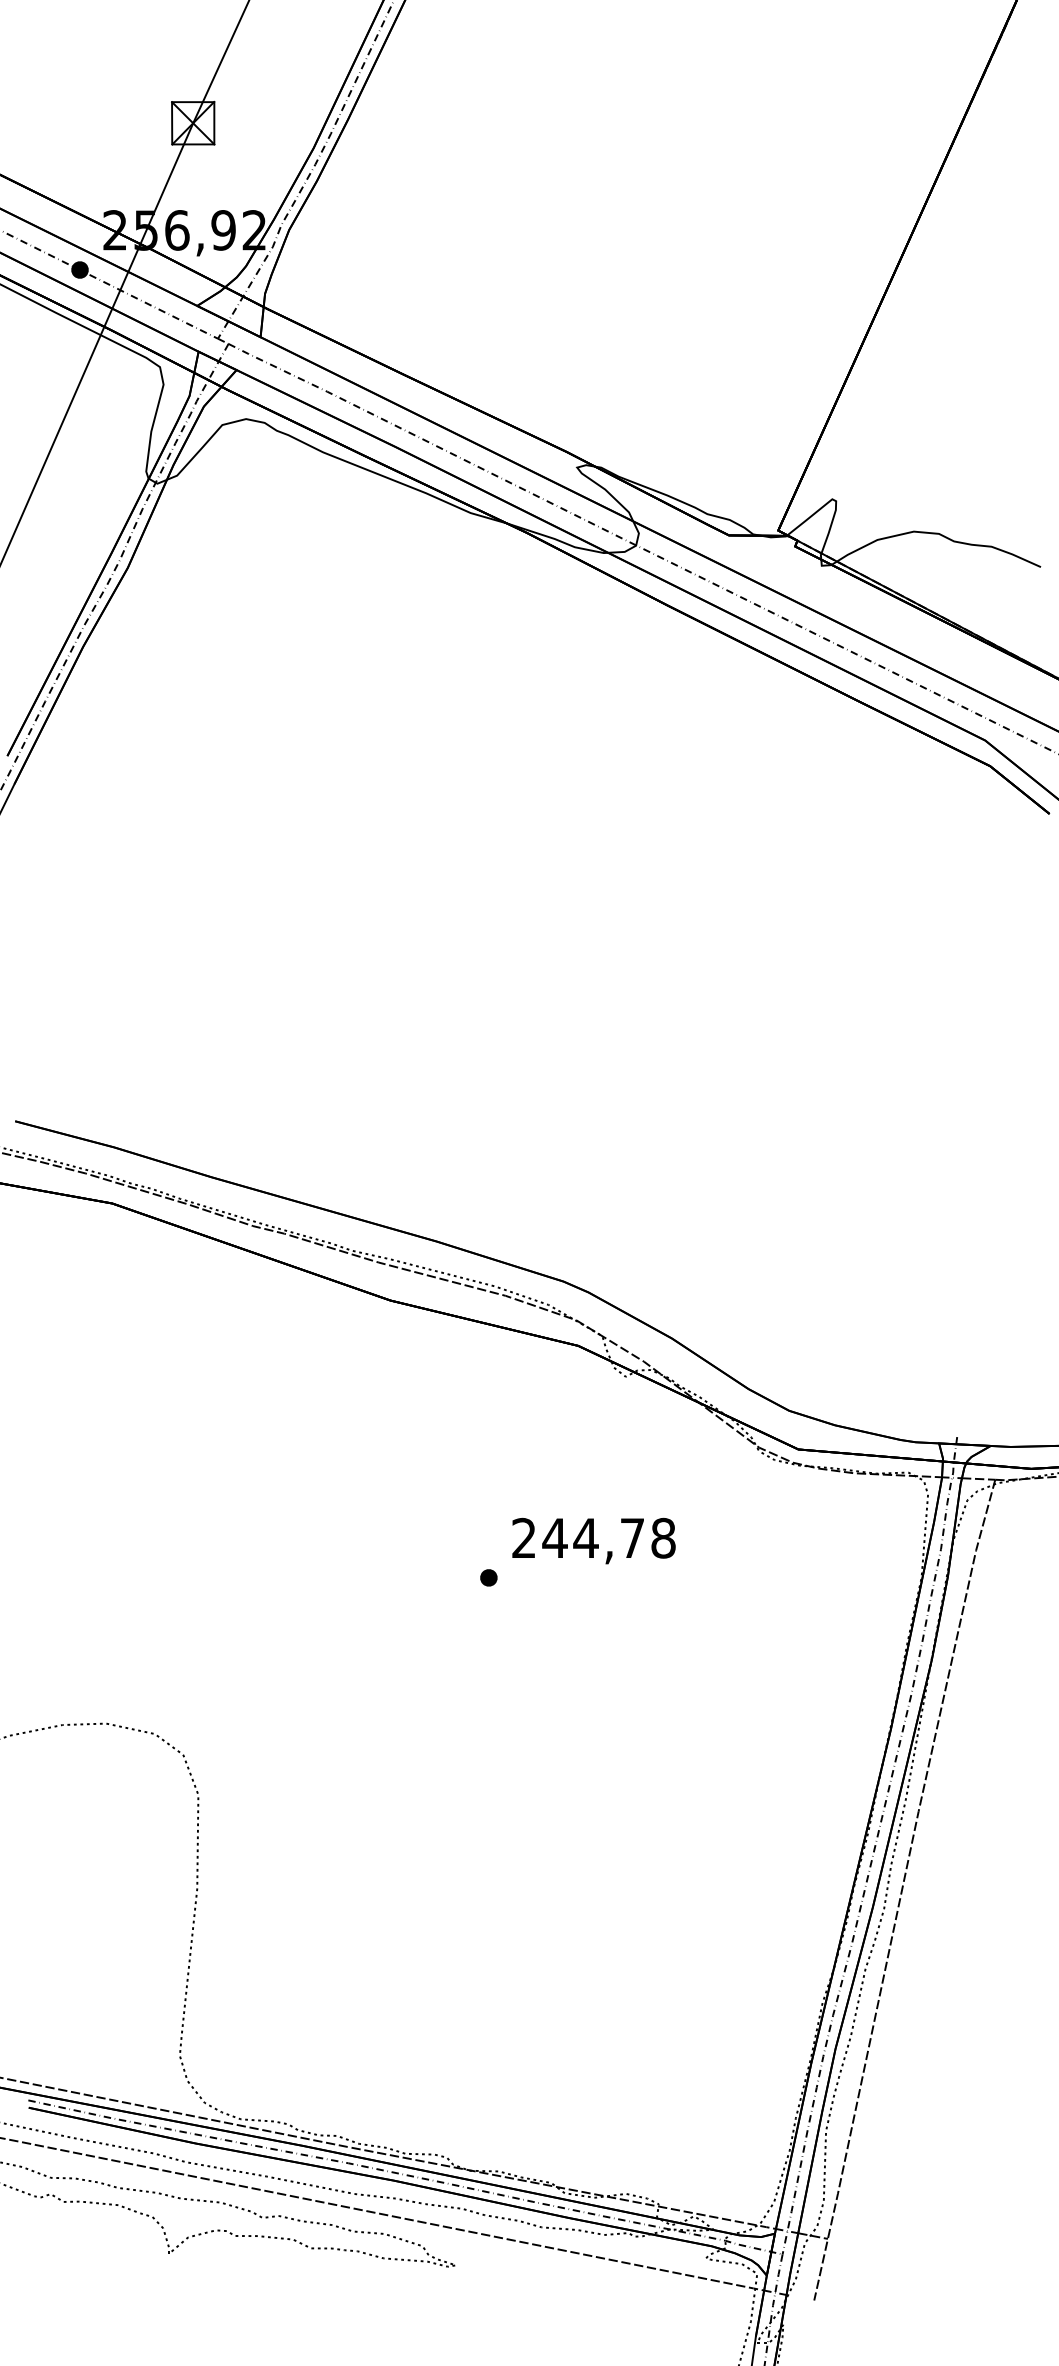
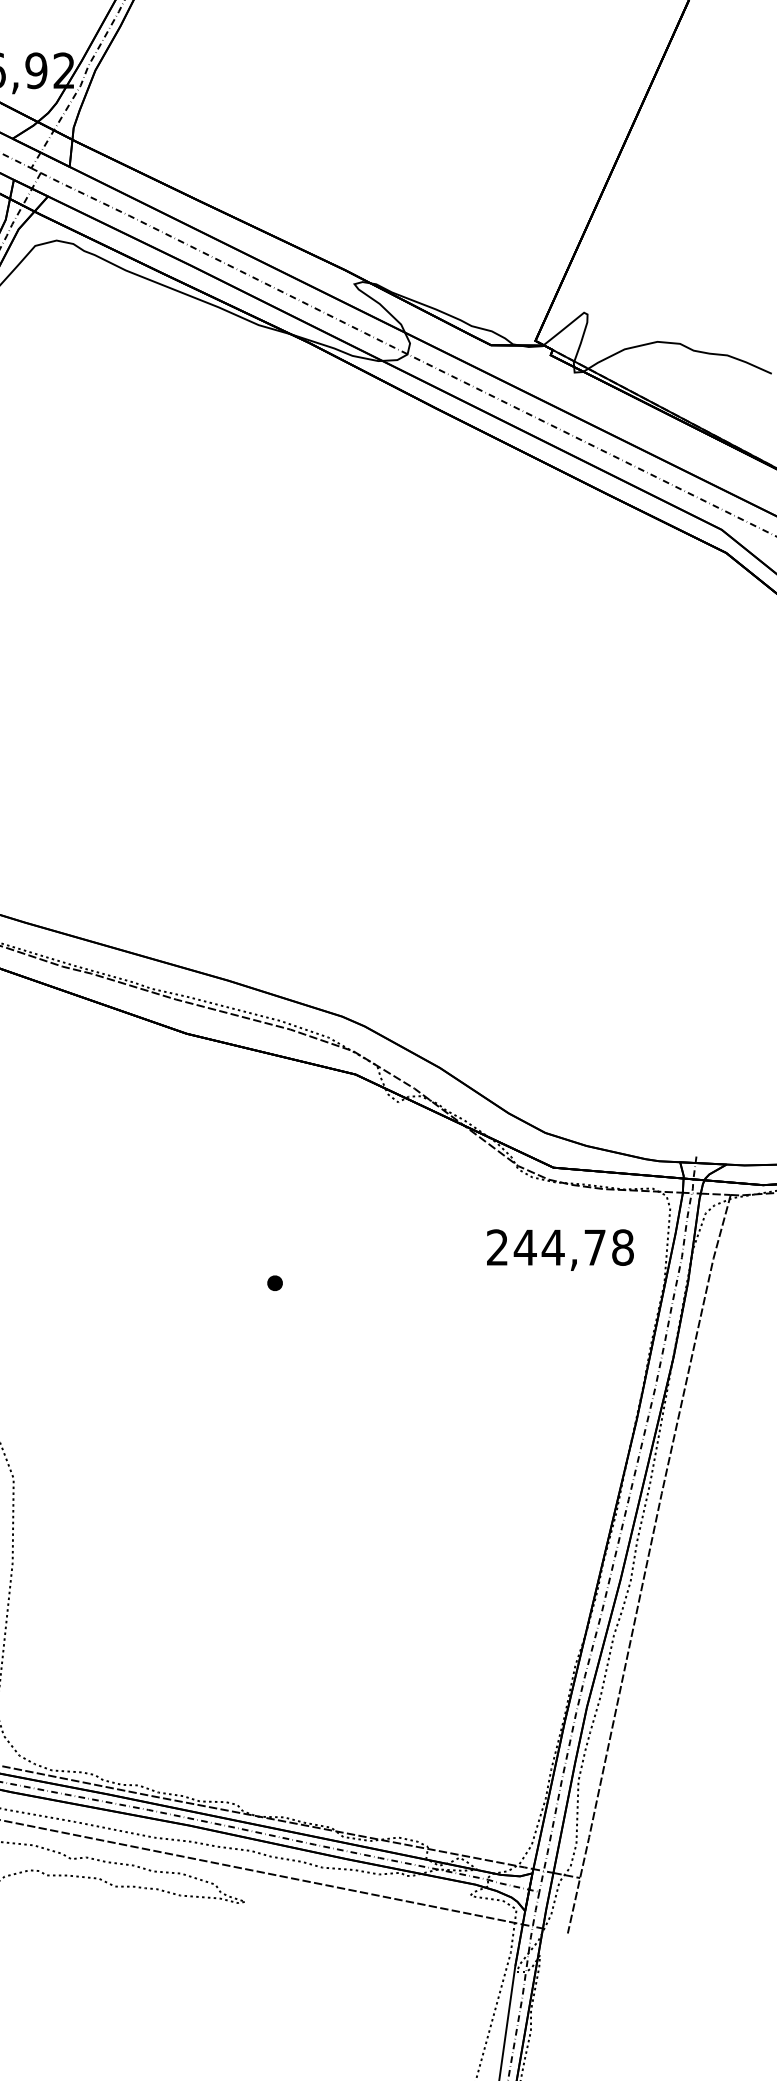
text: (593, 1540) -> (559, 1249), moved

